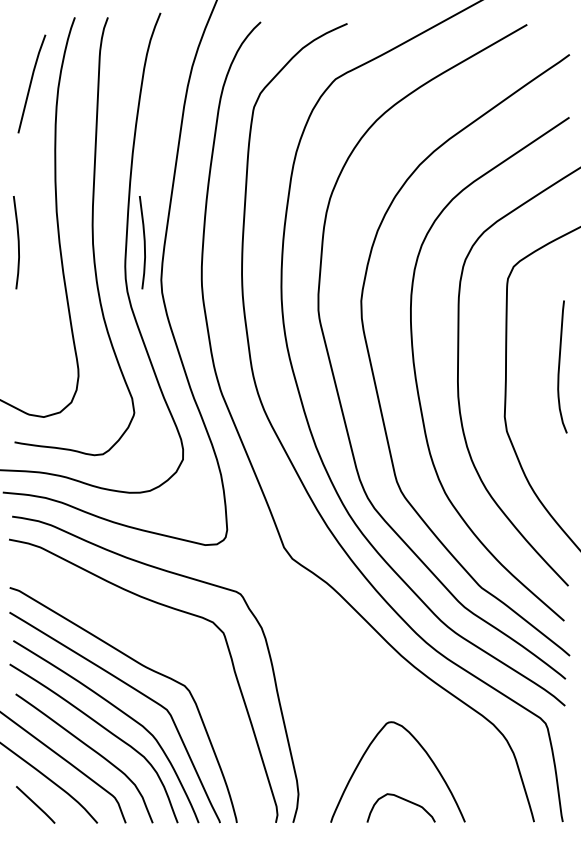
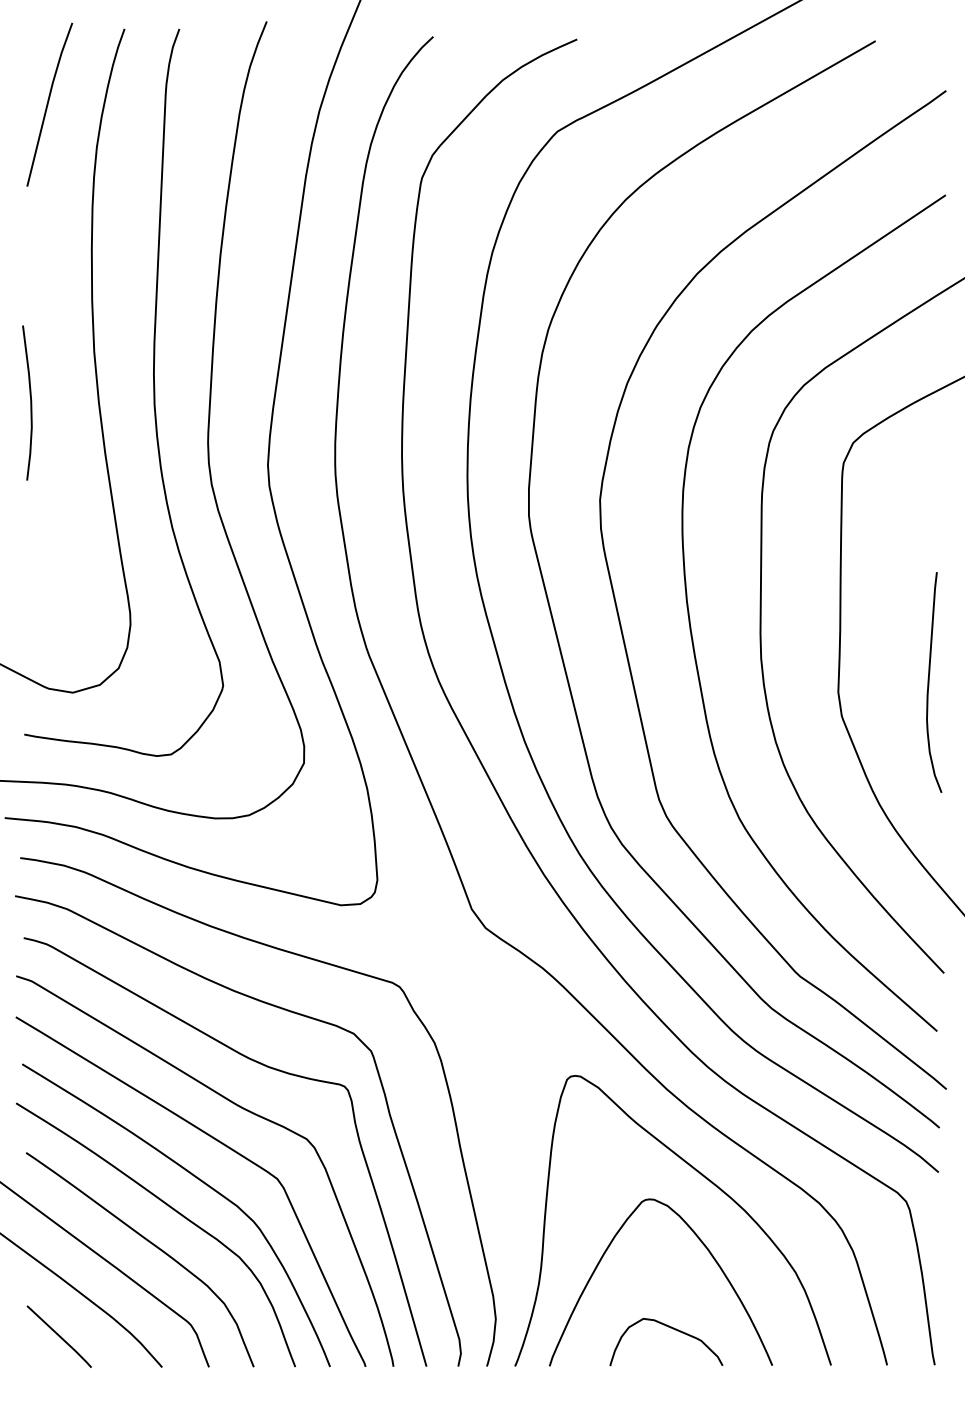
line: (31, 83) -> (49, 103), moved
curve: (143, 242) -> (238, 402), removed
curve: (560, 365) -> (930, 680), moved
curve: (158, 642) -> (263, 1067), added
curve: (423, 709) -> (703, 1178), added

